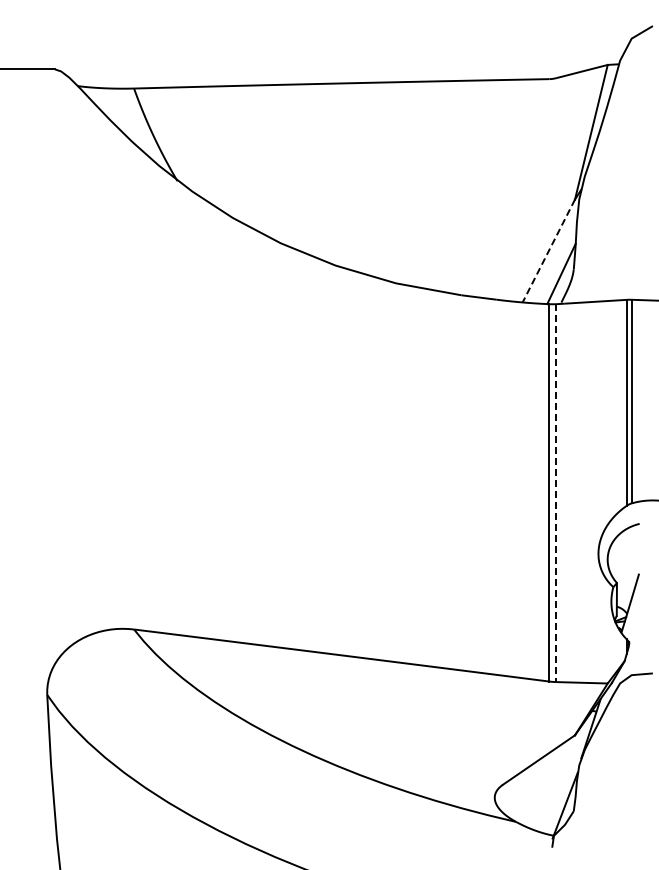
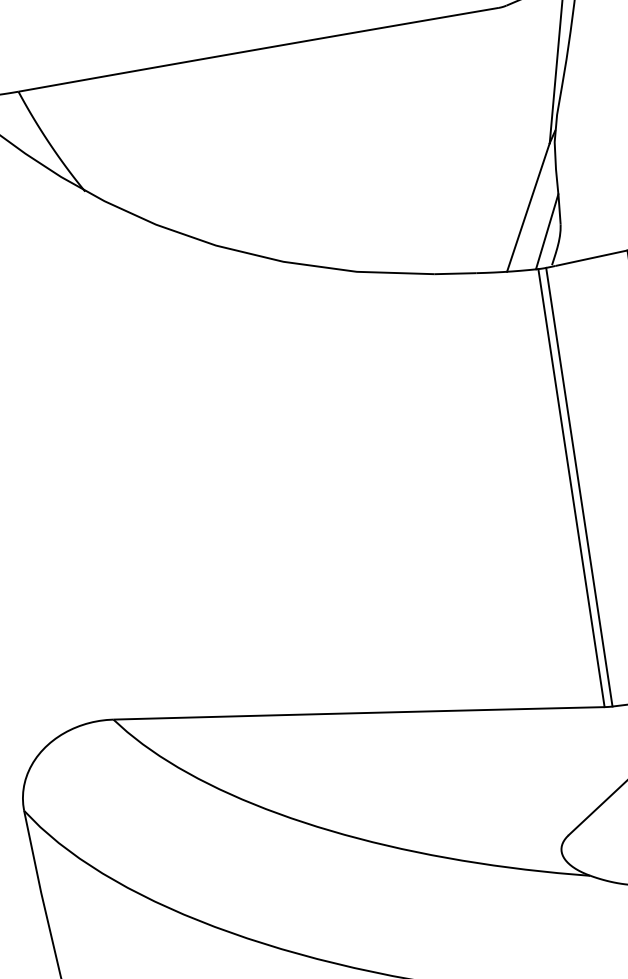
line: (548, 251) -> (528, 208), dashed -> solid
line: (556, 493) -> (579, 487), dashed -> solid

